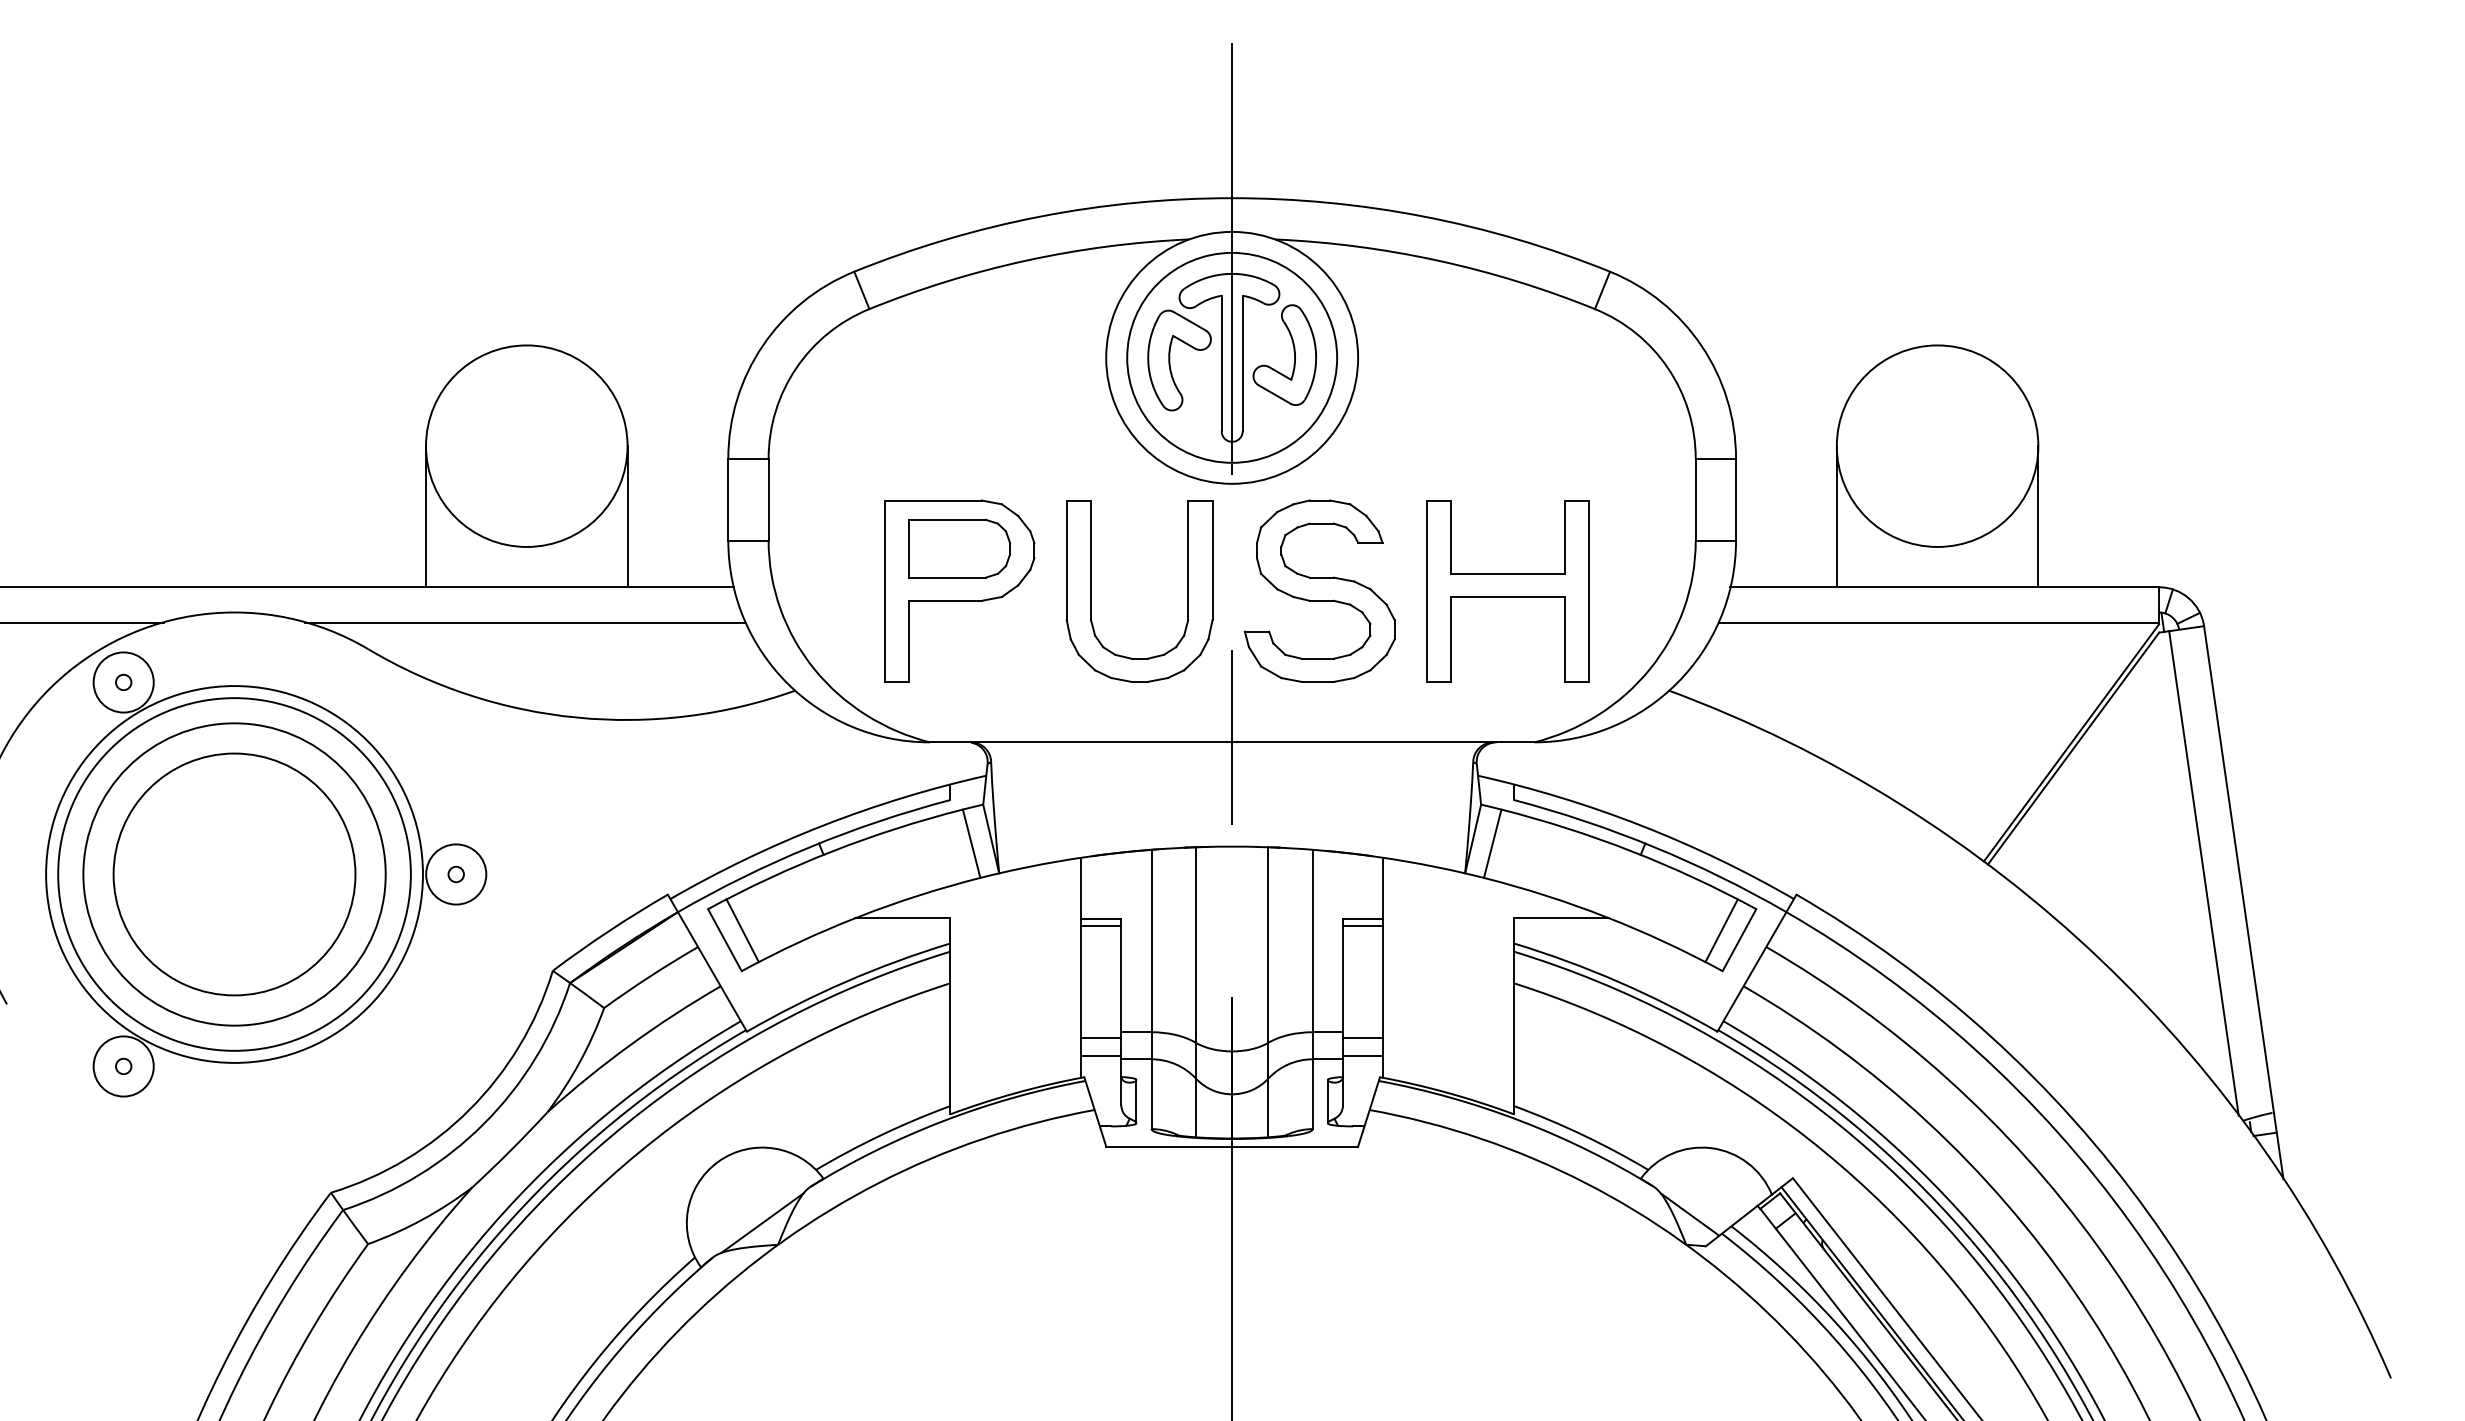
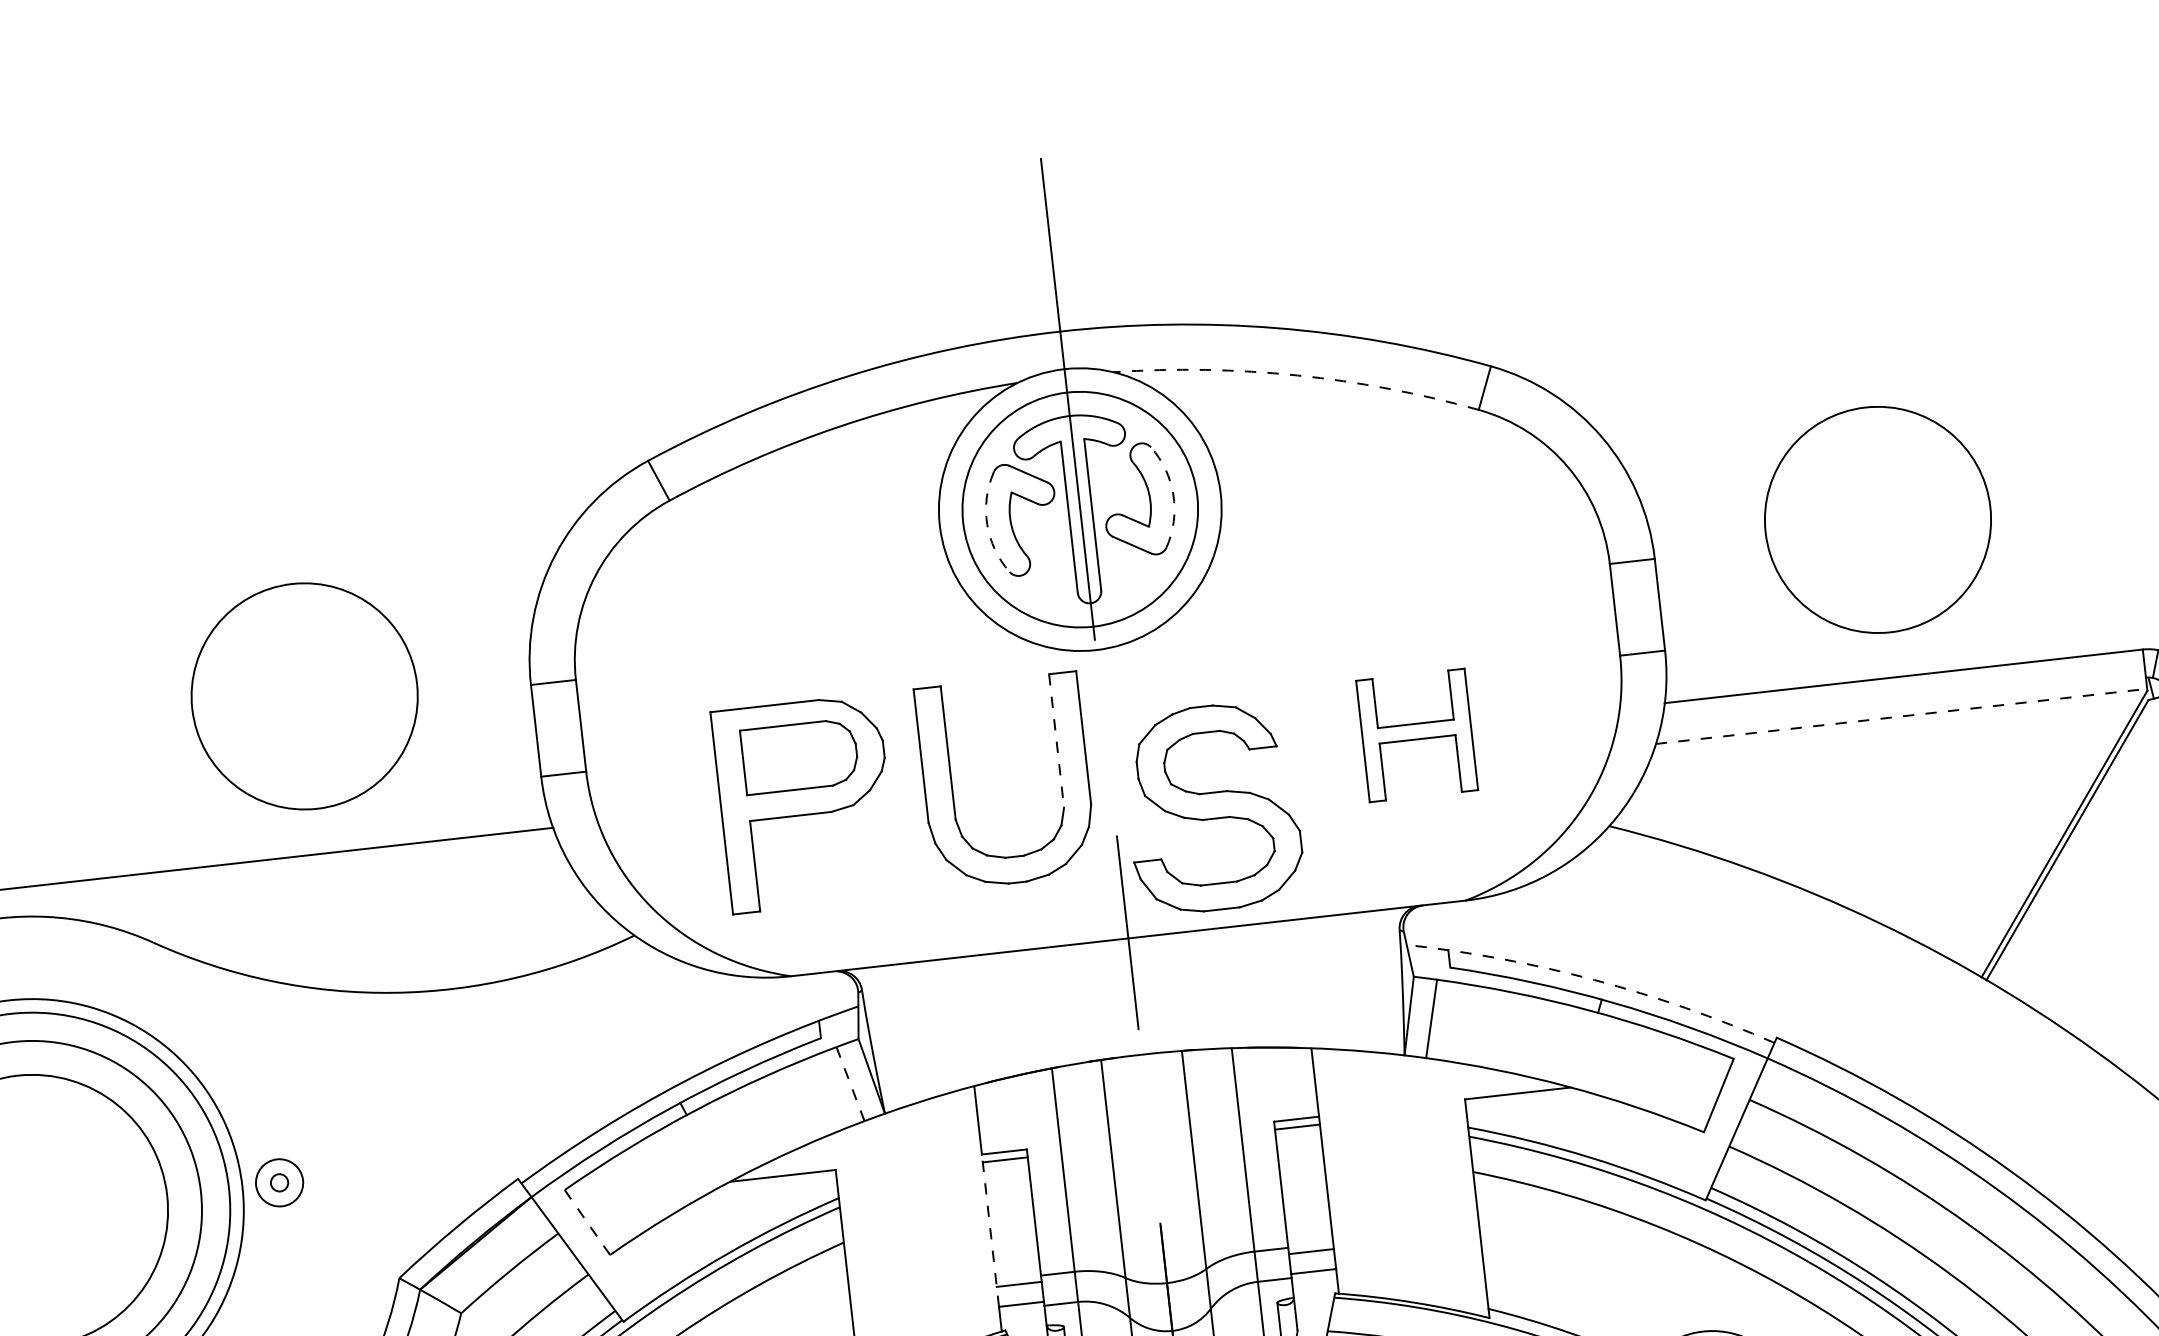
arc: (1438, 260) -> (1298, 375), solid -> dashed
arc: (1316, 354) -> (1173, 495), solid -> dashed
arc: (1148, 361) -> (987, 524), solid -> dashed
line: (426, 516) -> (201, 787), removed
line: (627, 516) -> (425, 762), removed
line: (1836, 516) -> (1774, 610), removed
line: (2038, 516) -> (1999, 585), removed
line: (1188, 560) -> (1056, 741), solid -> dashed
part: (1319, 590) -> (1212, 807), moved
part: (1507, 591) -> (1416, 735), size x0.6
line: (525, 622) -> (325, 893), removed
line: (1939, 622) -> (1902, 716), solid -> dashed
arc: (1640, 825) -> (1594, 980), solid -> dashed
line: (971, 843) -> (850, 1083), solid -> dashed
circle: (456, 874) -> (279, 1182), size x0.7
line: (742, 930) -> (605, 1209), removed
line: (1721, 930) -> (1697, 1087), removed
line: (725, 940) -> (588, 1222), solid -> dashed
line: (1081, 986) -> (990, 1229), solid -> dashed

